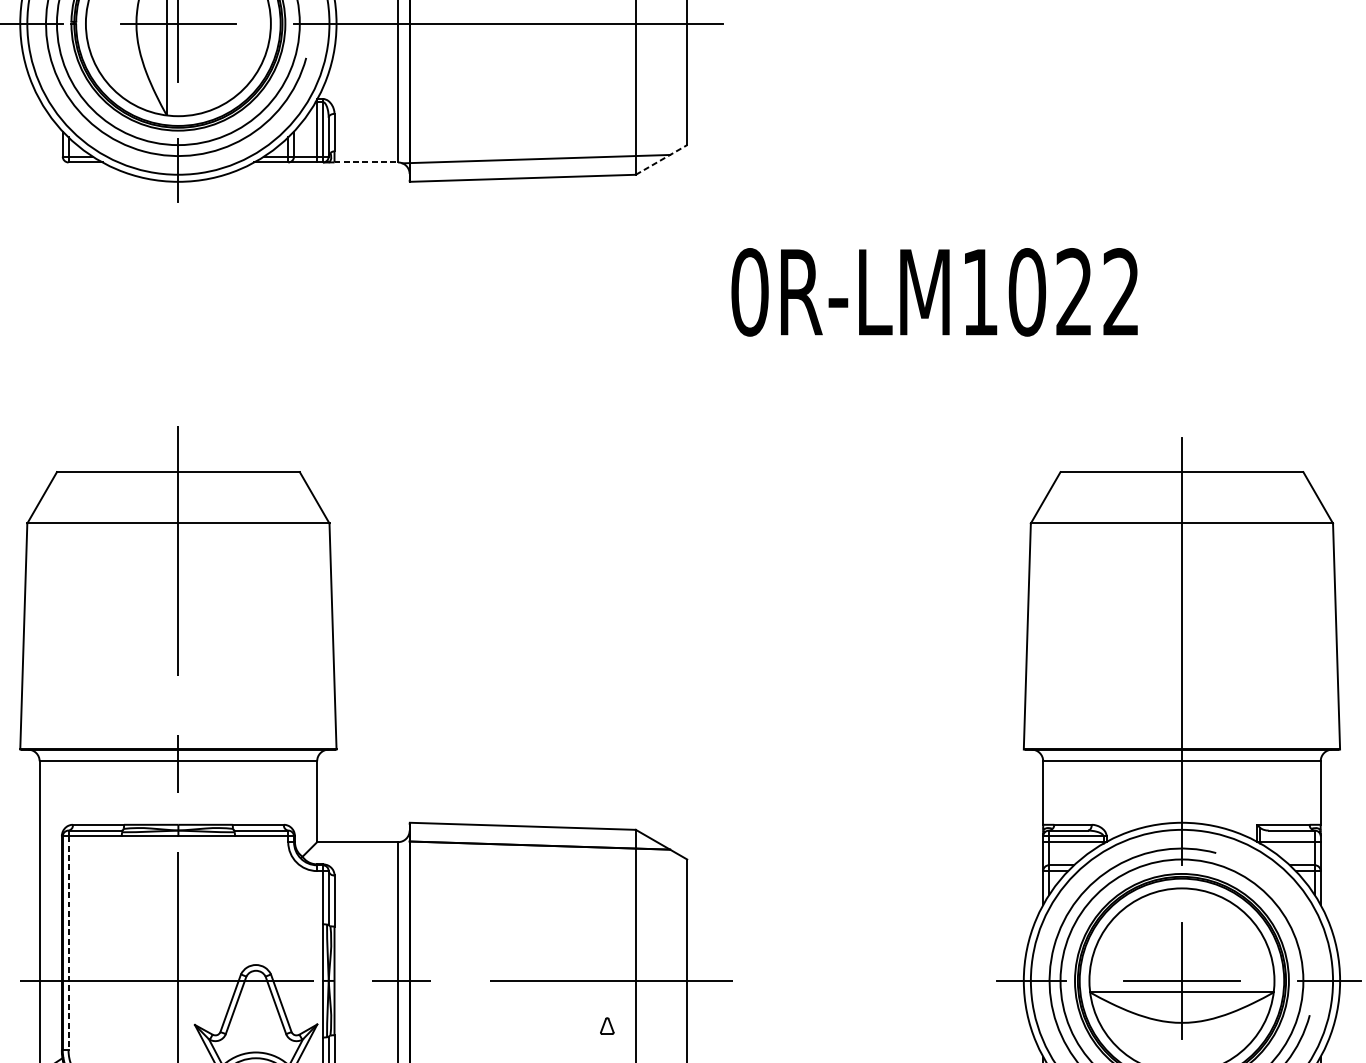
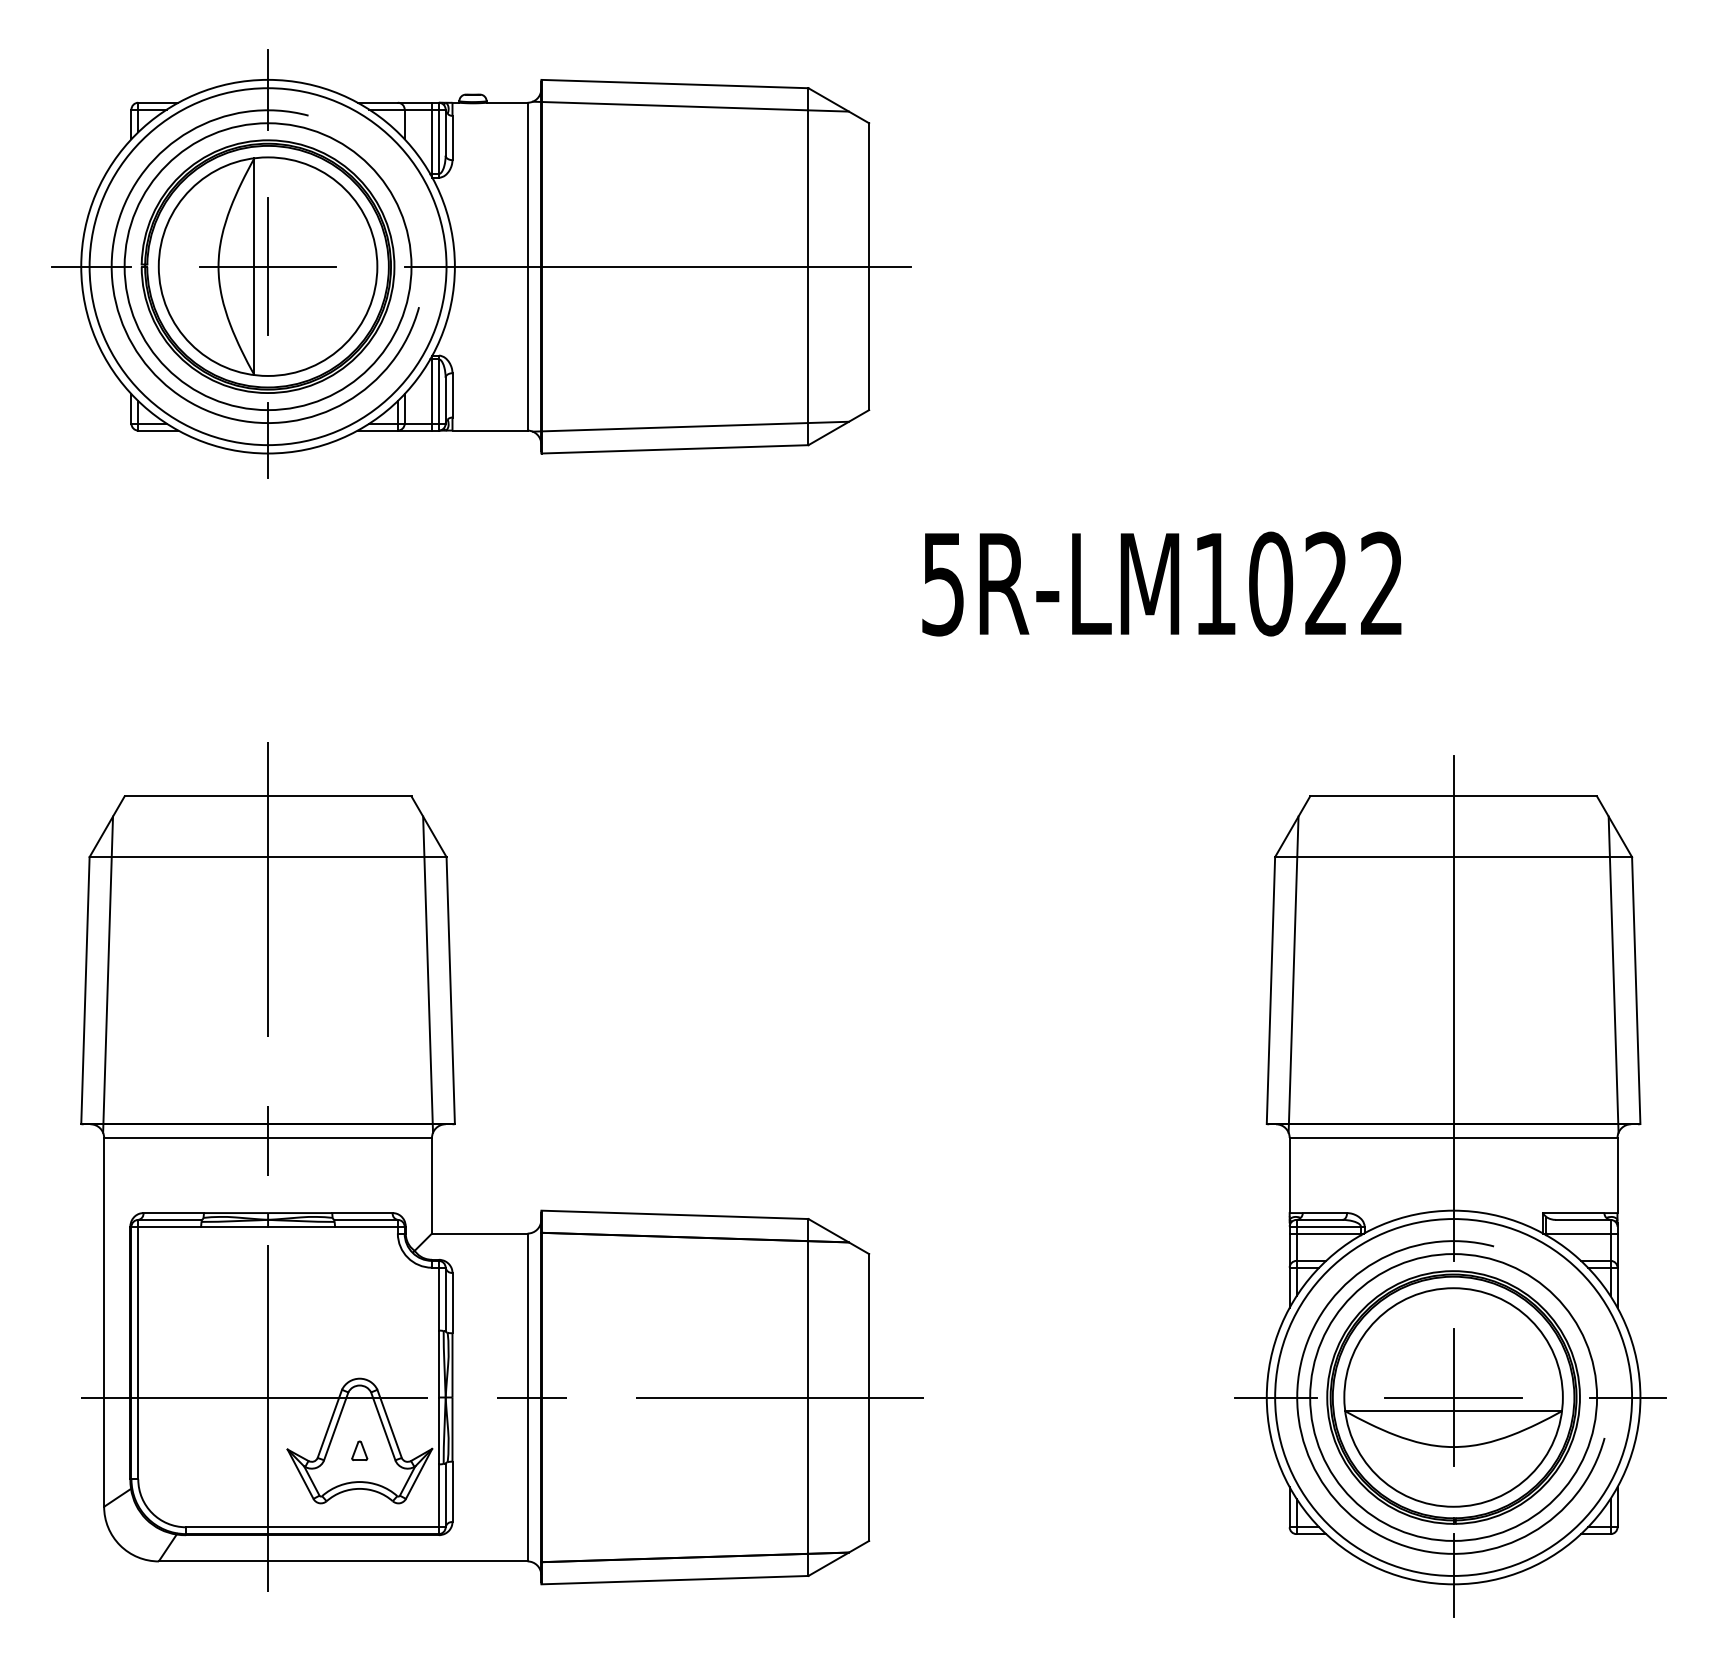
line: (662, 159) -> (839, 427), dashed -> solid
line: (366, 162) -> (490, 430), dashed -> solid
text: (750, 291) -> (943, 583), 0R-LM1022 -> 5R-LM1022
line: (43, 622) -> (108, 974), added
line: (314, 622) -> (428, 974), added
line: (1046, 622) -> (1293, 974), added
line: (1317, 622) -> (1613, 974), added
line: (68, 943) -> (138, 1353), dashed -> solid
part: (607, 1025) -> (359, 1450), moved

